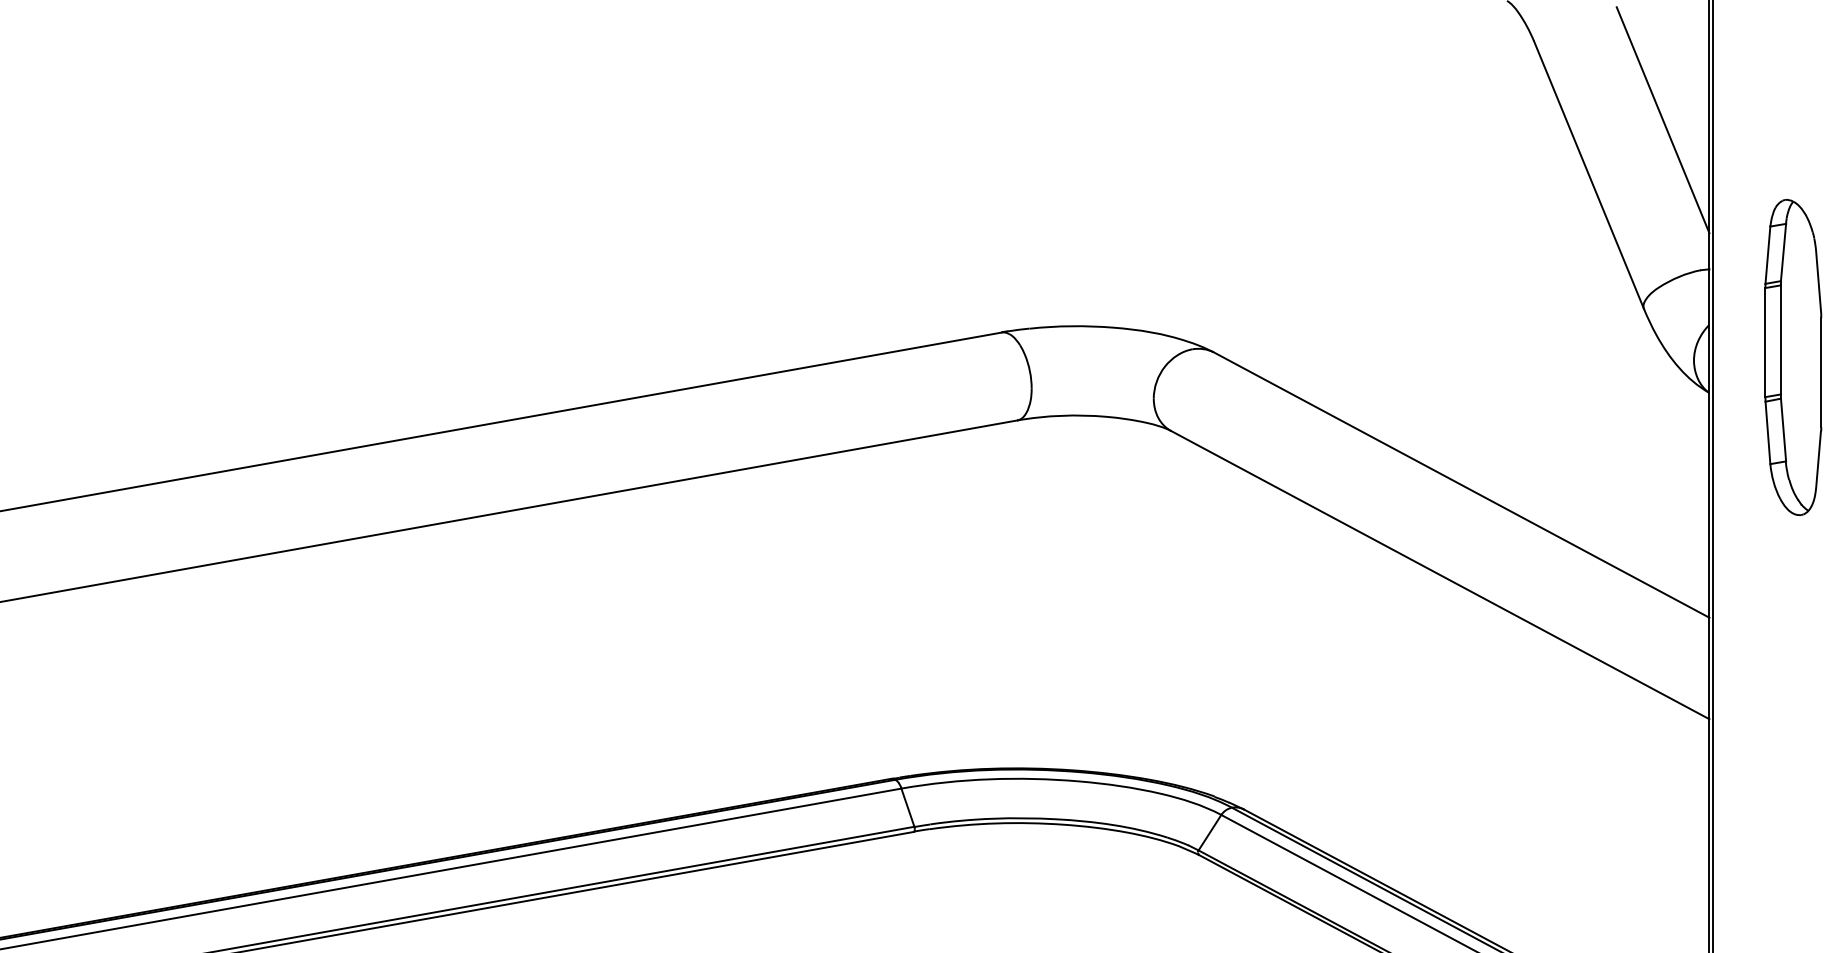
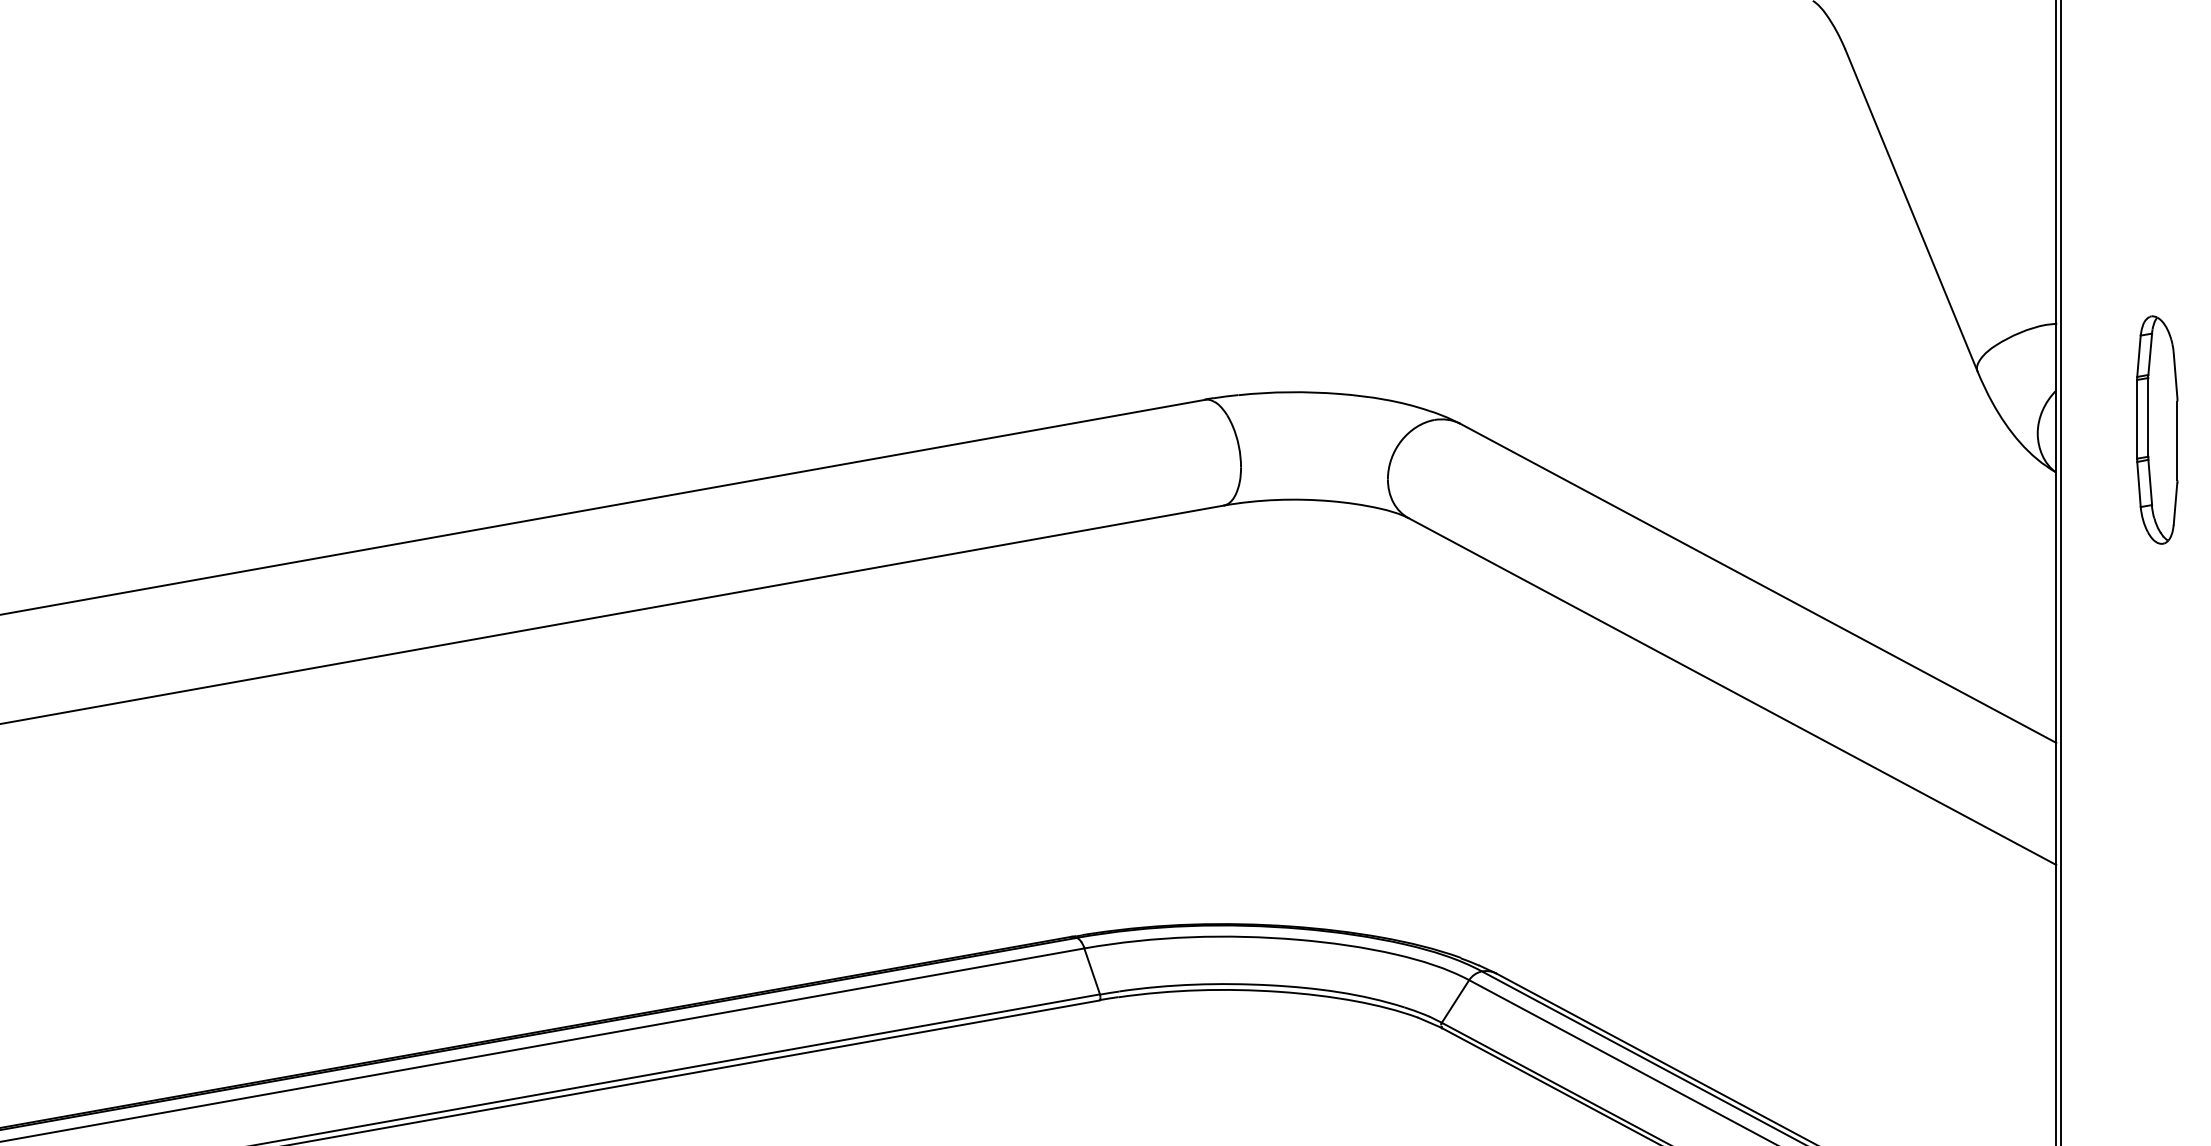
line: (1662, 120) -> (1999, 144), removed
part: (1793, 357) -> (2157, 429), size x0.6

